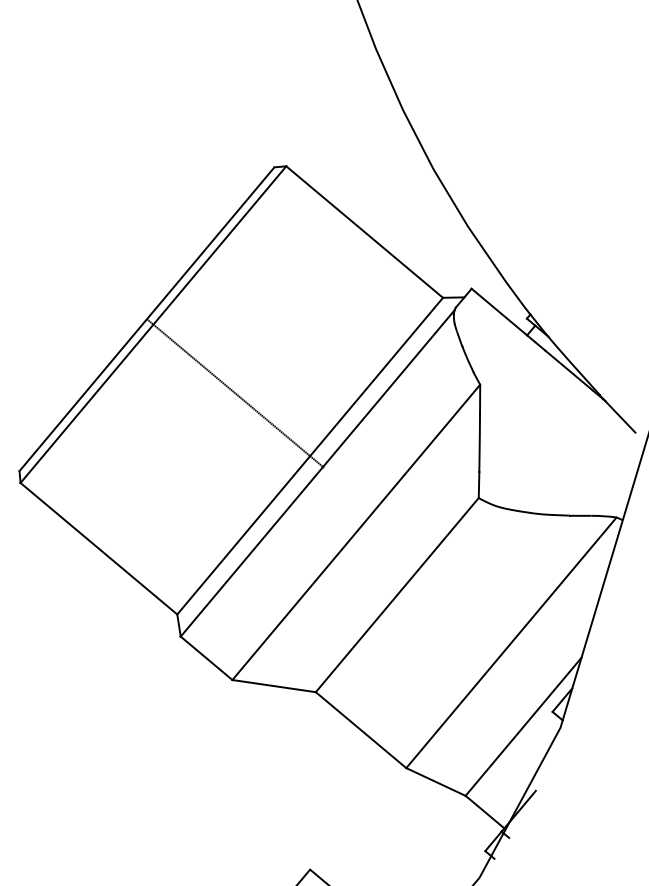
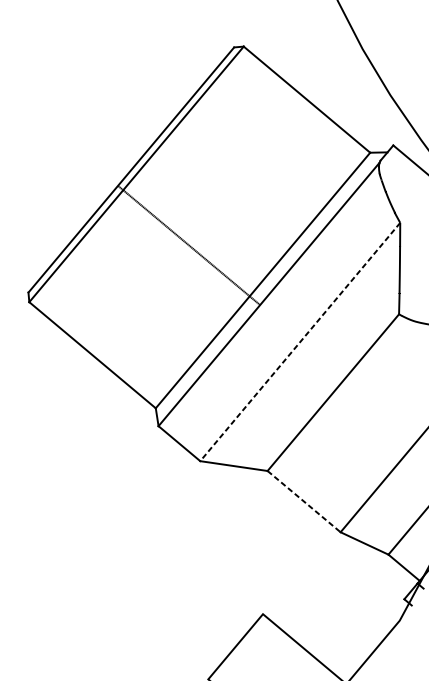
line: (234, 393) -> (189, 246), moved
line: (356, 532) -> (300, 342), solid -> dashed
line: (361, 730) -> (304, 501), solid -> dashed

